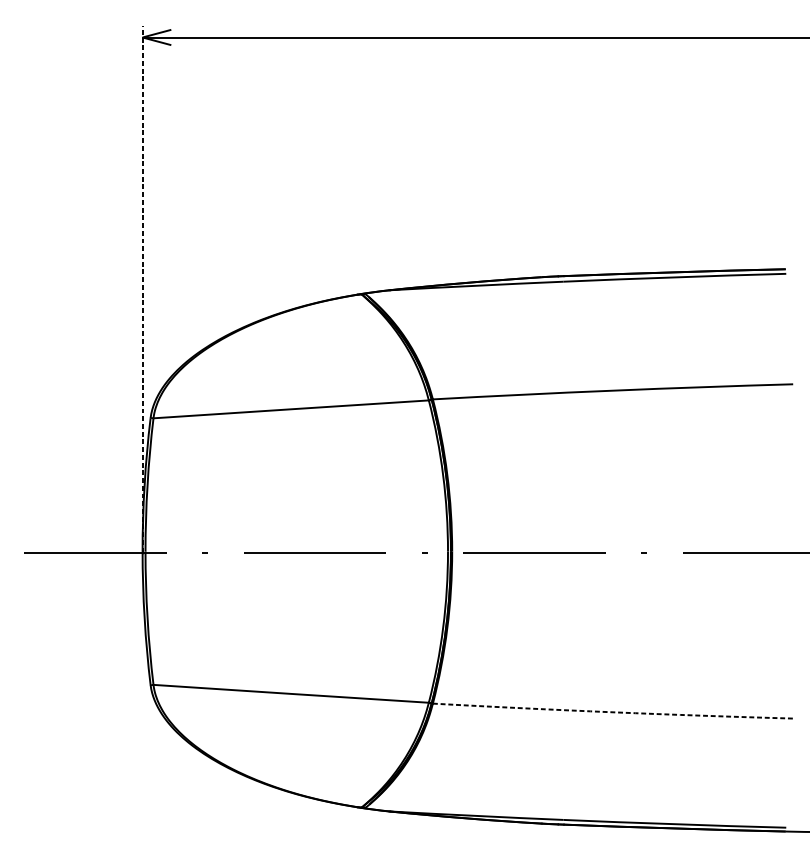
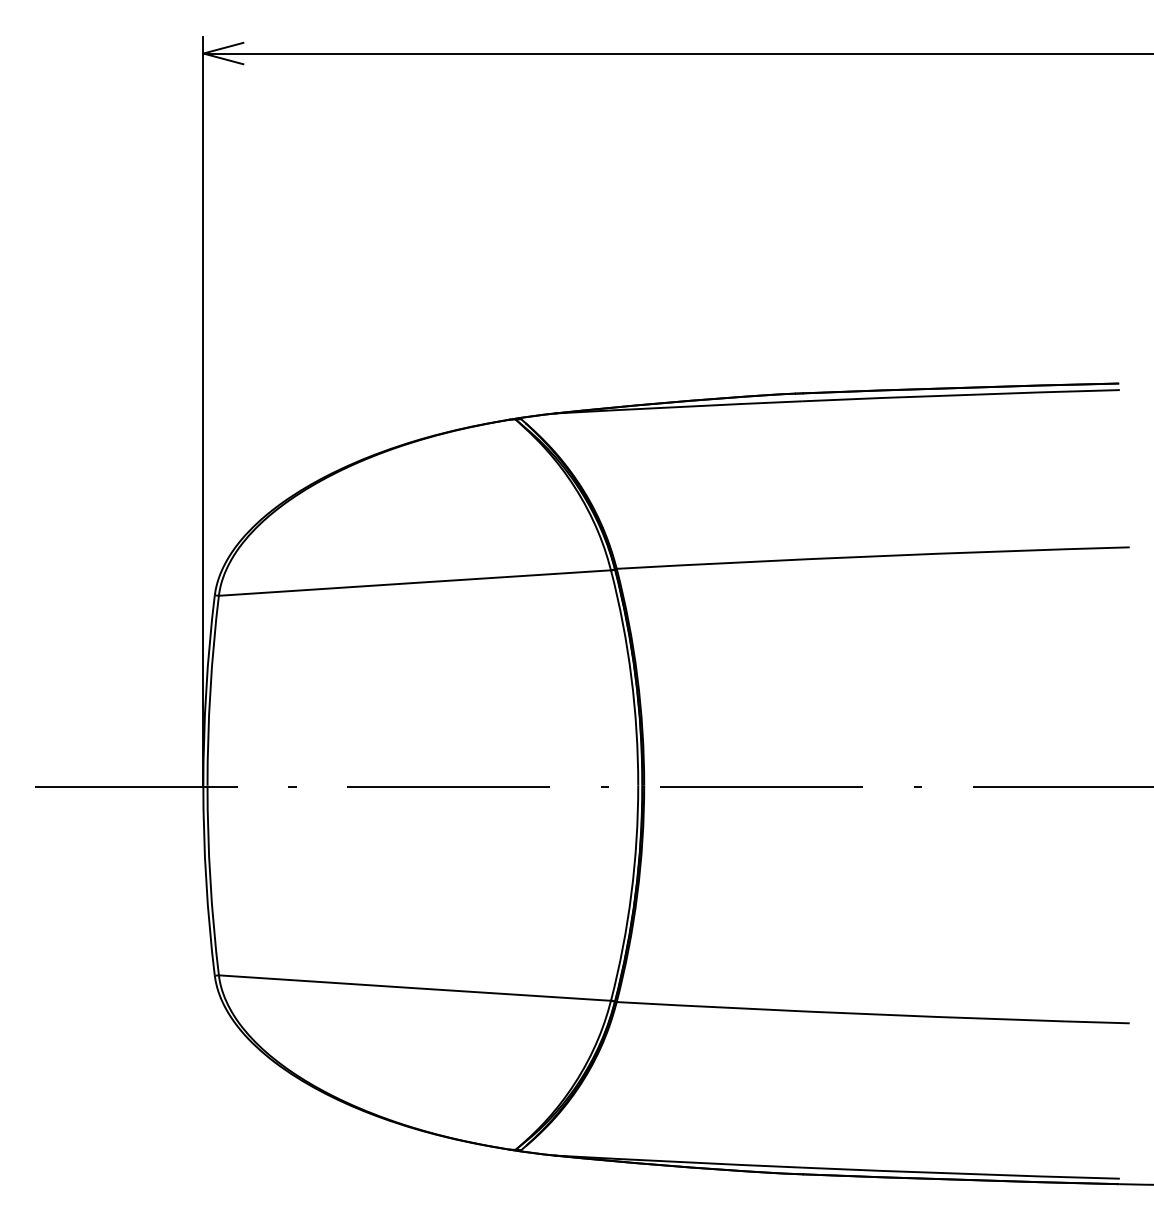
line: (142, 288) -> (203, 411), dashed -> solid
arc: (613, 712) -> (873, 1014), dashed -> solid

